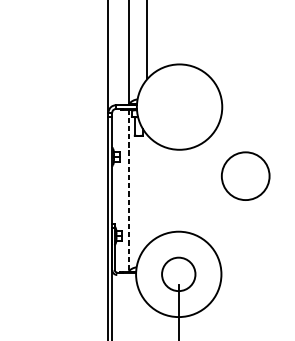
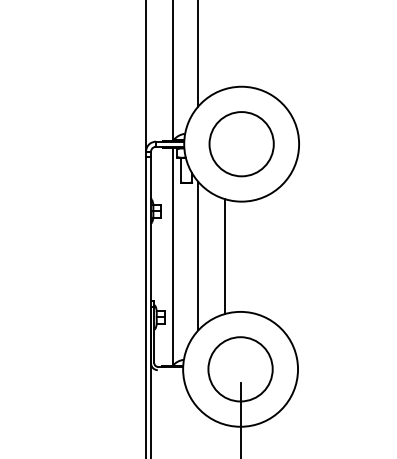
circle: (245, 176) -> (241, 144), moved
line: (147, 189) -> (198, 255), added
line: (166, 190) -> (224, 256), added
line: (128, 191) -> (172, 257), dashed -> solid
circle: (178, 274) -> (240, 369), size x1.43

